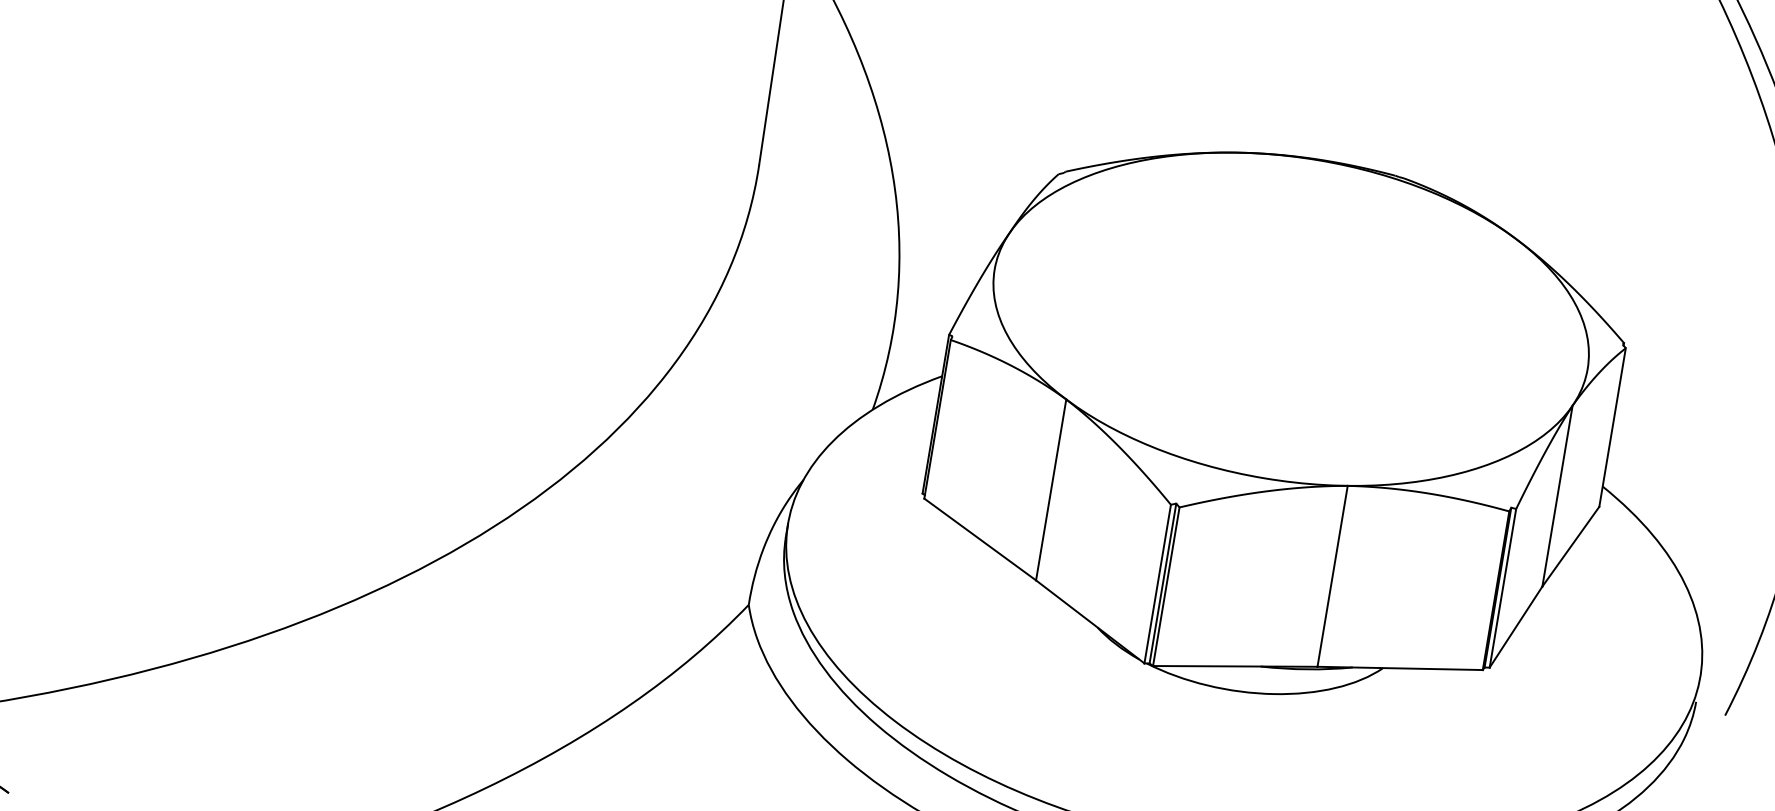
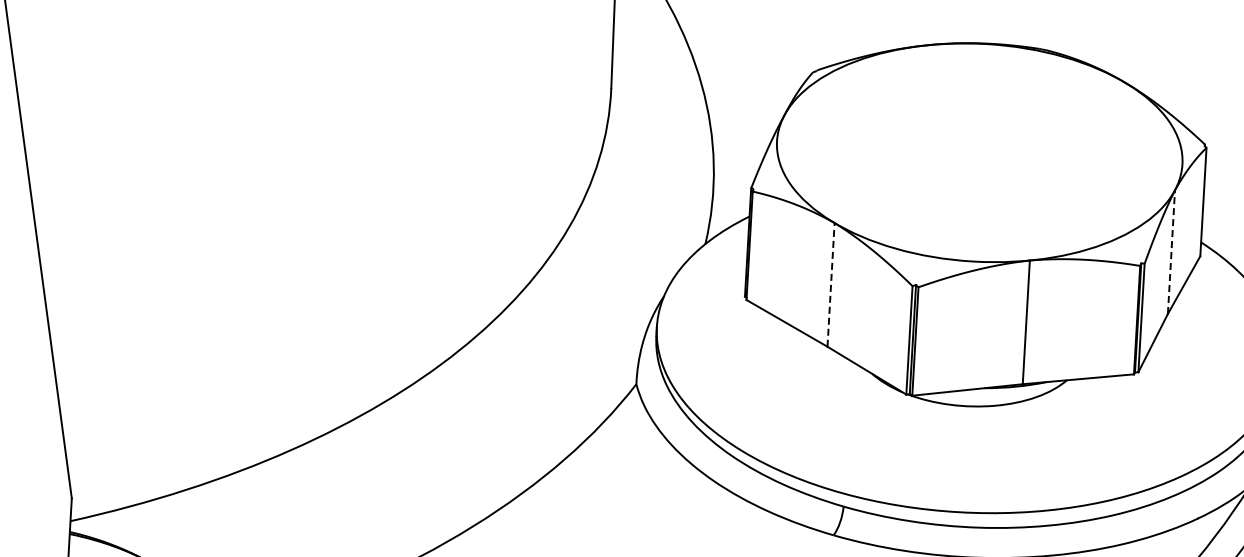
line: (1051, 489) -> (831, 284), solid -> dashed
line: (1557, 496) -> (1171, 252), solid -> dashed

